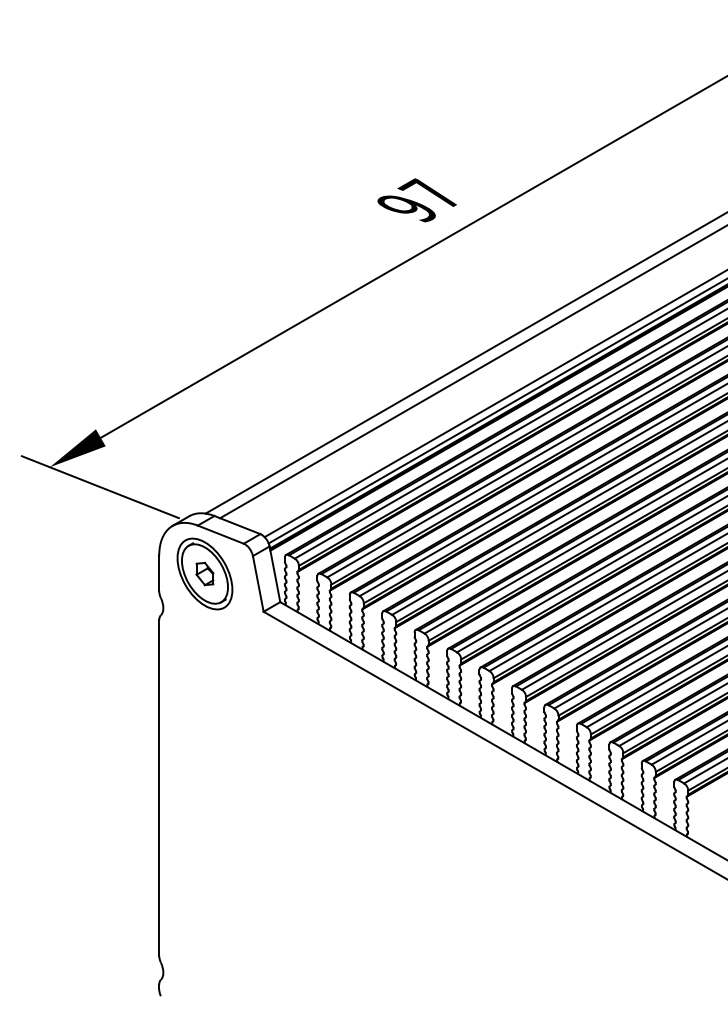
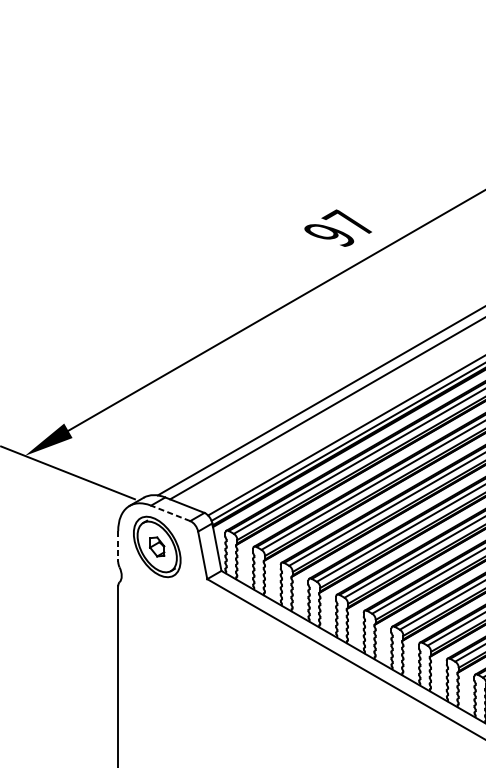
line: (220, 534) -> (170, 513), solid -> dashed
line: (159, 573) -> (118, 546), solid -> dashed

